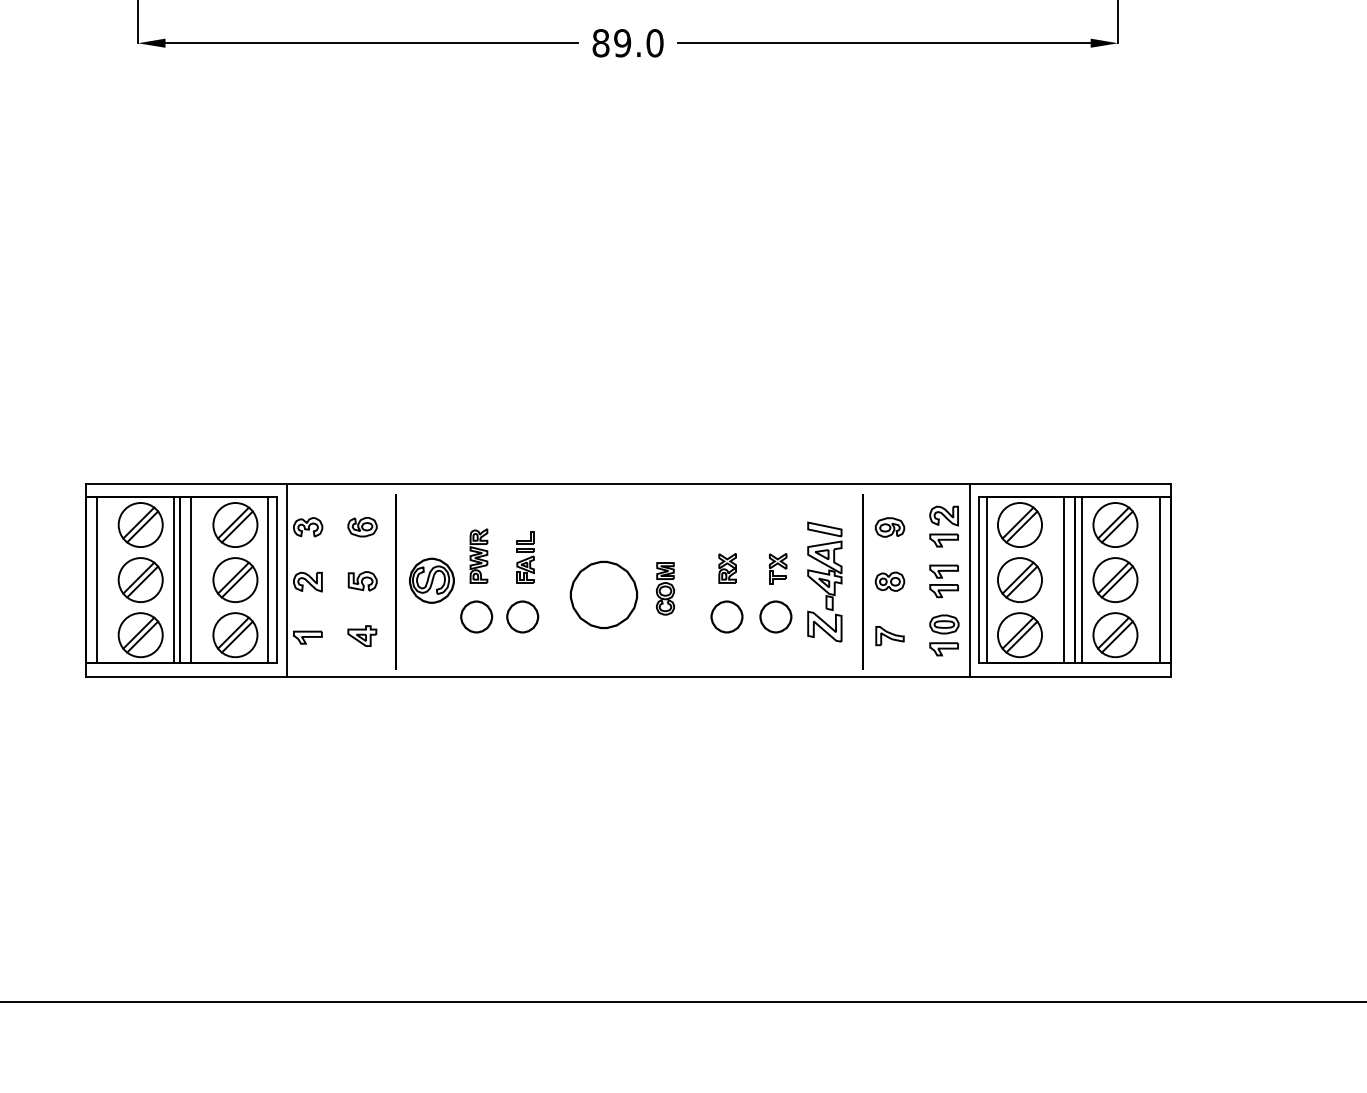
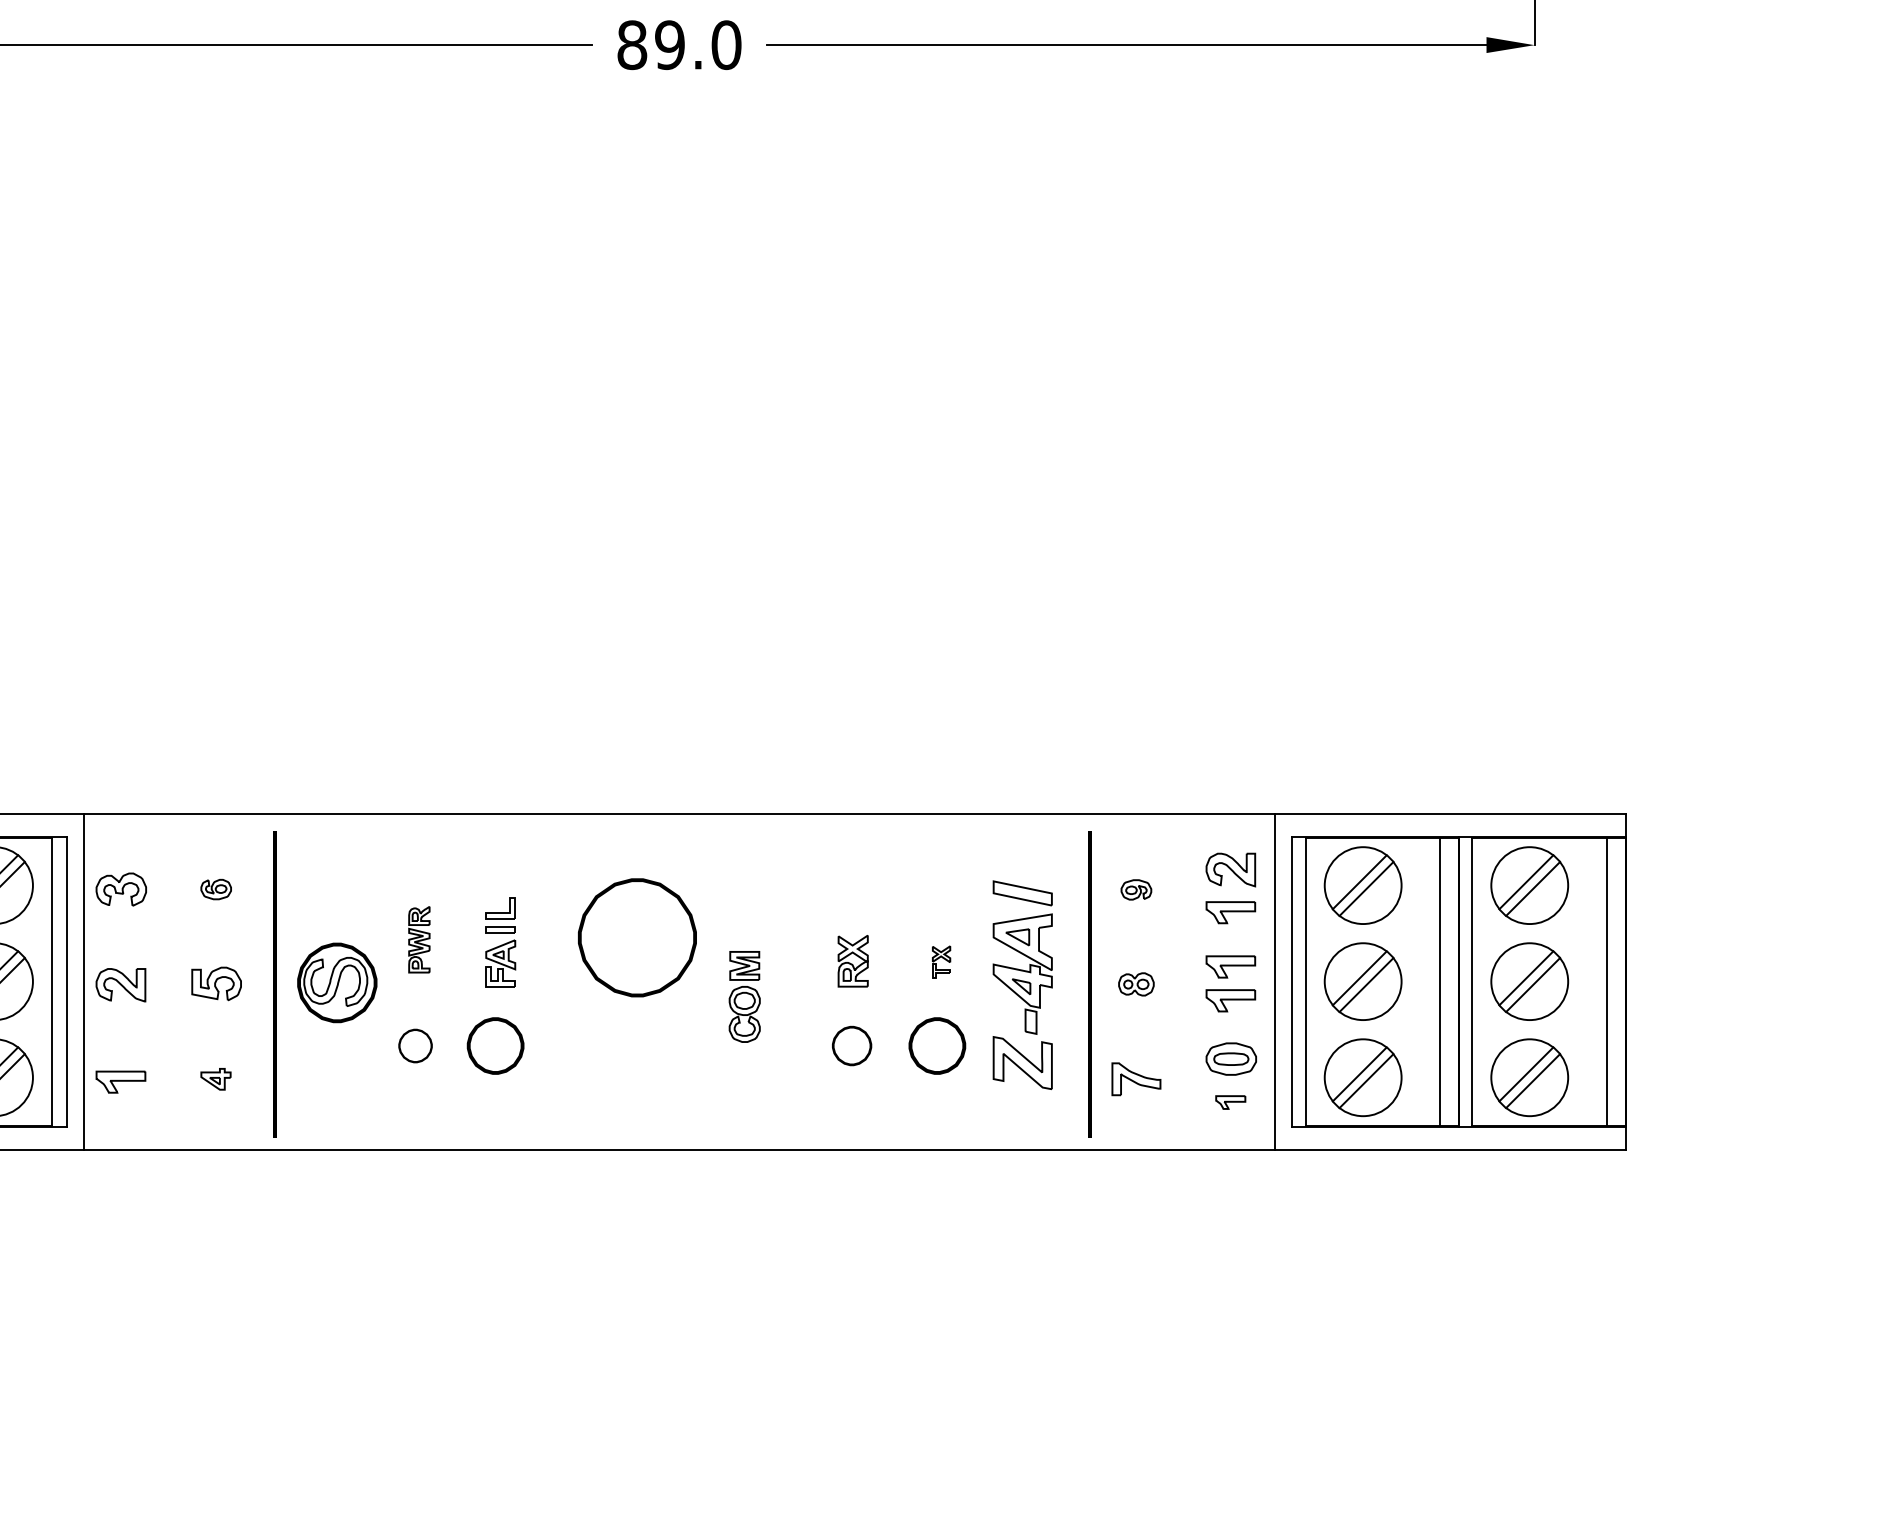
part: (362, 527) -> (216, 889), size x0.6
part: (889, 527) -> (1135, 889), size x0.6
part: (478, 555) -> (418, 938), size x0.7
part: (778, 568) -> (941, 961), size x0.6
part: (889, 581) -> (1135, 984), size x0.7
part: (603, 594) -> (636, 937), moved
part: (476, 616) -> (415, 1045), size x0.6
part: (726, 616) -> (851, 1045), size x0.7
part: (362, 635) -> (216, 1078), size x0.6
part: (943, 649) -> (1229, 1102), size x0.6

